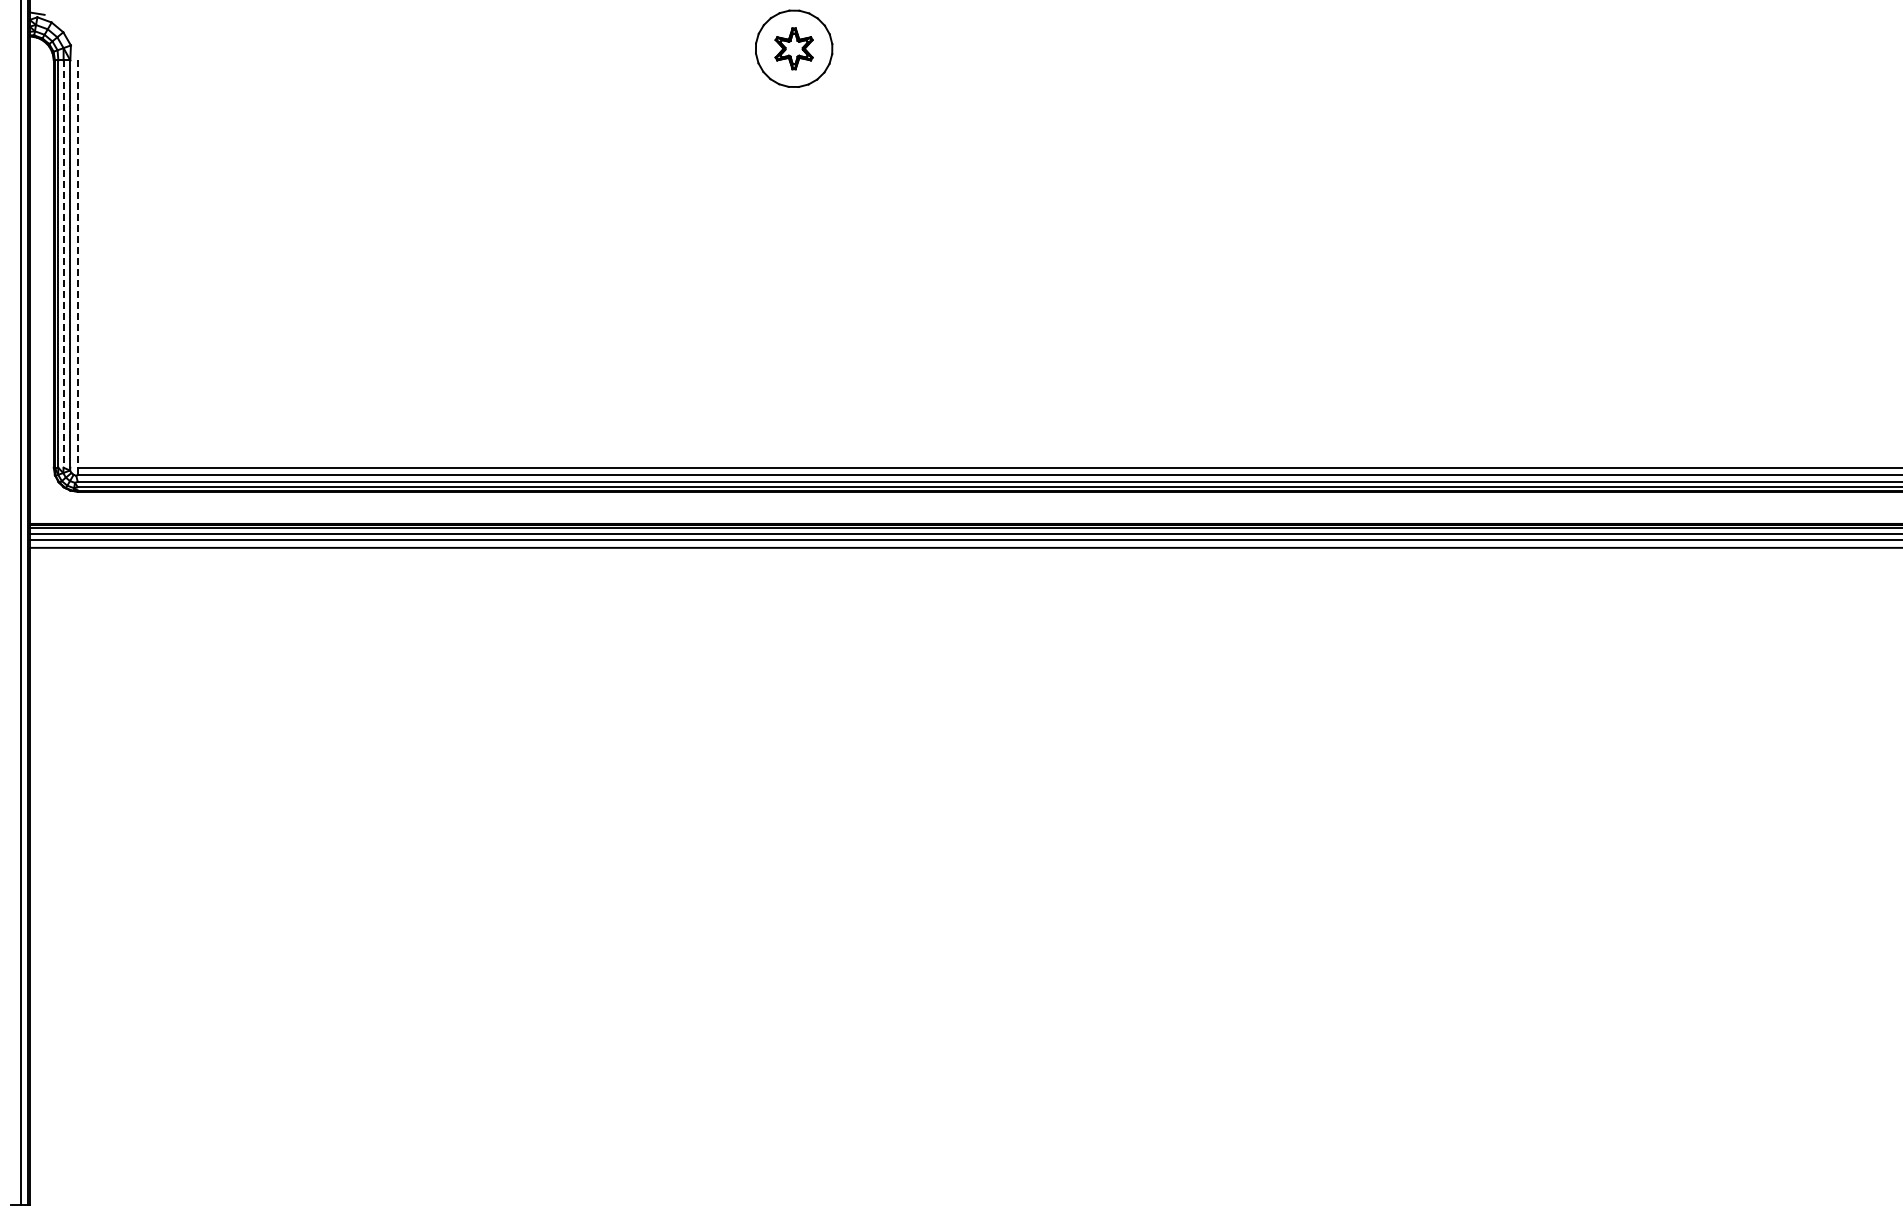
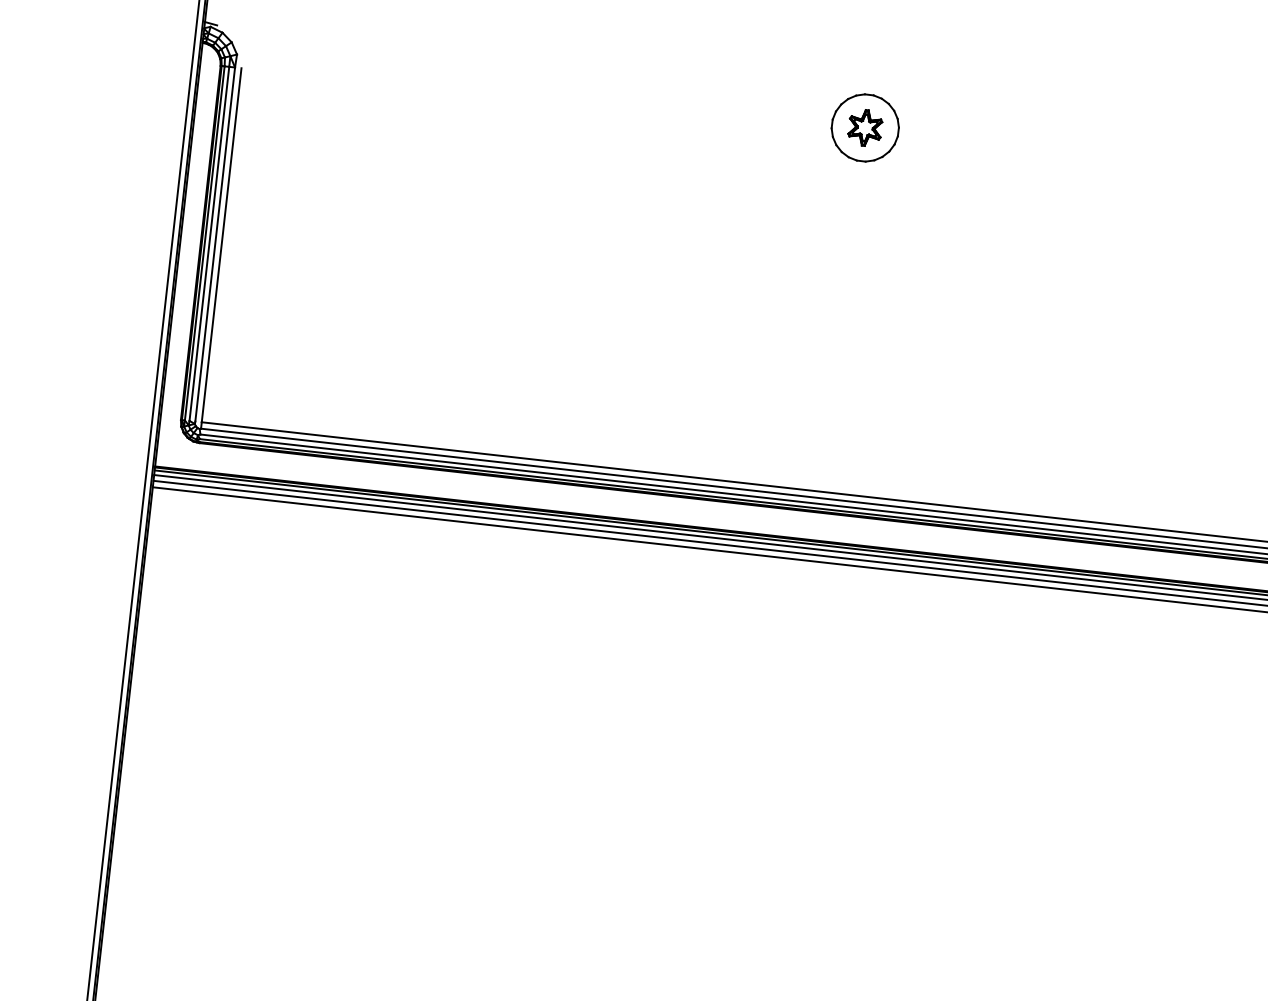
line: (63, 264) -> (209, 244), dashed -> solid
line: (77, 264) -> (221, 245), dashed -> solid

